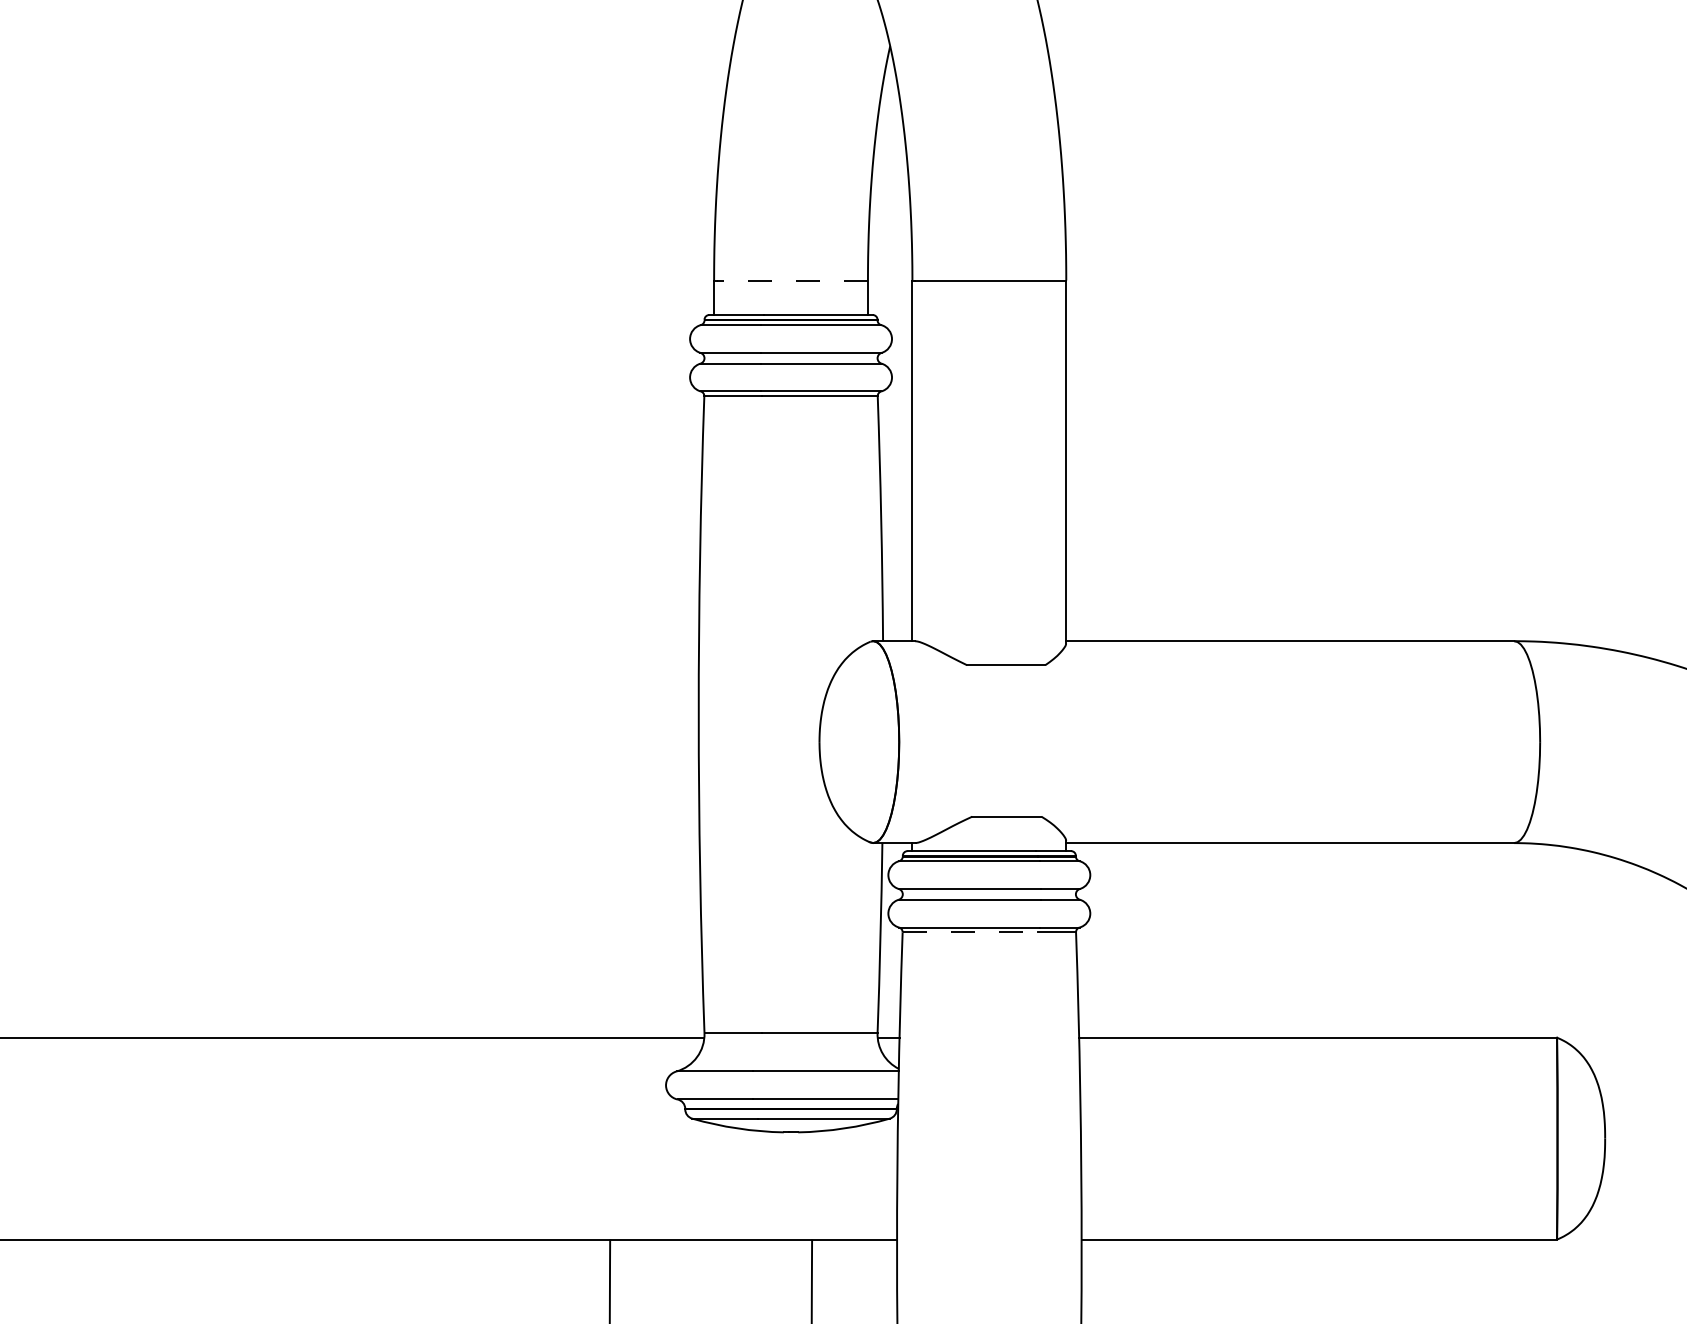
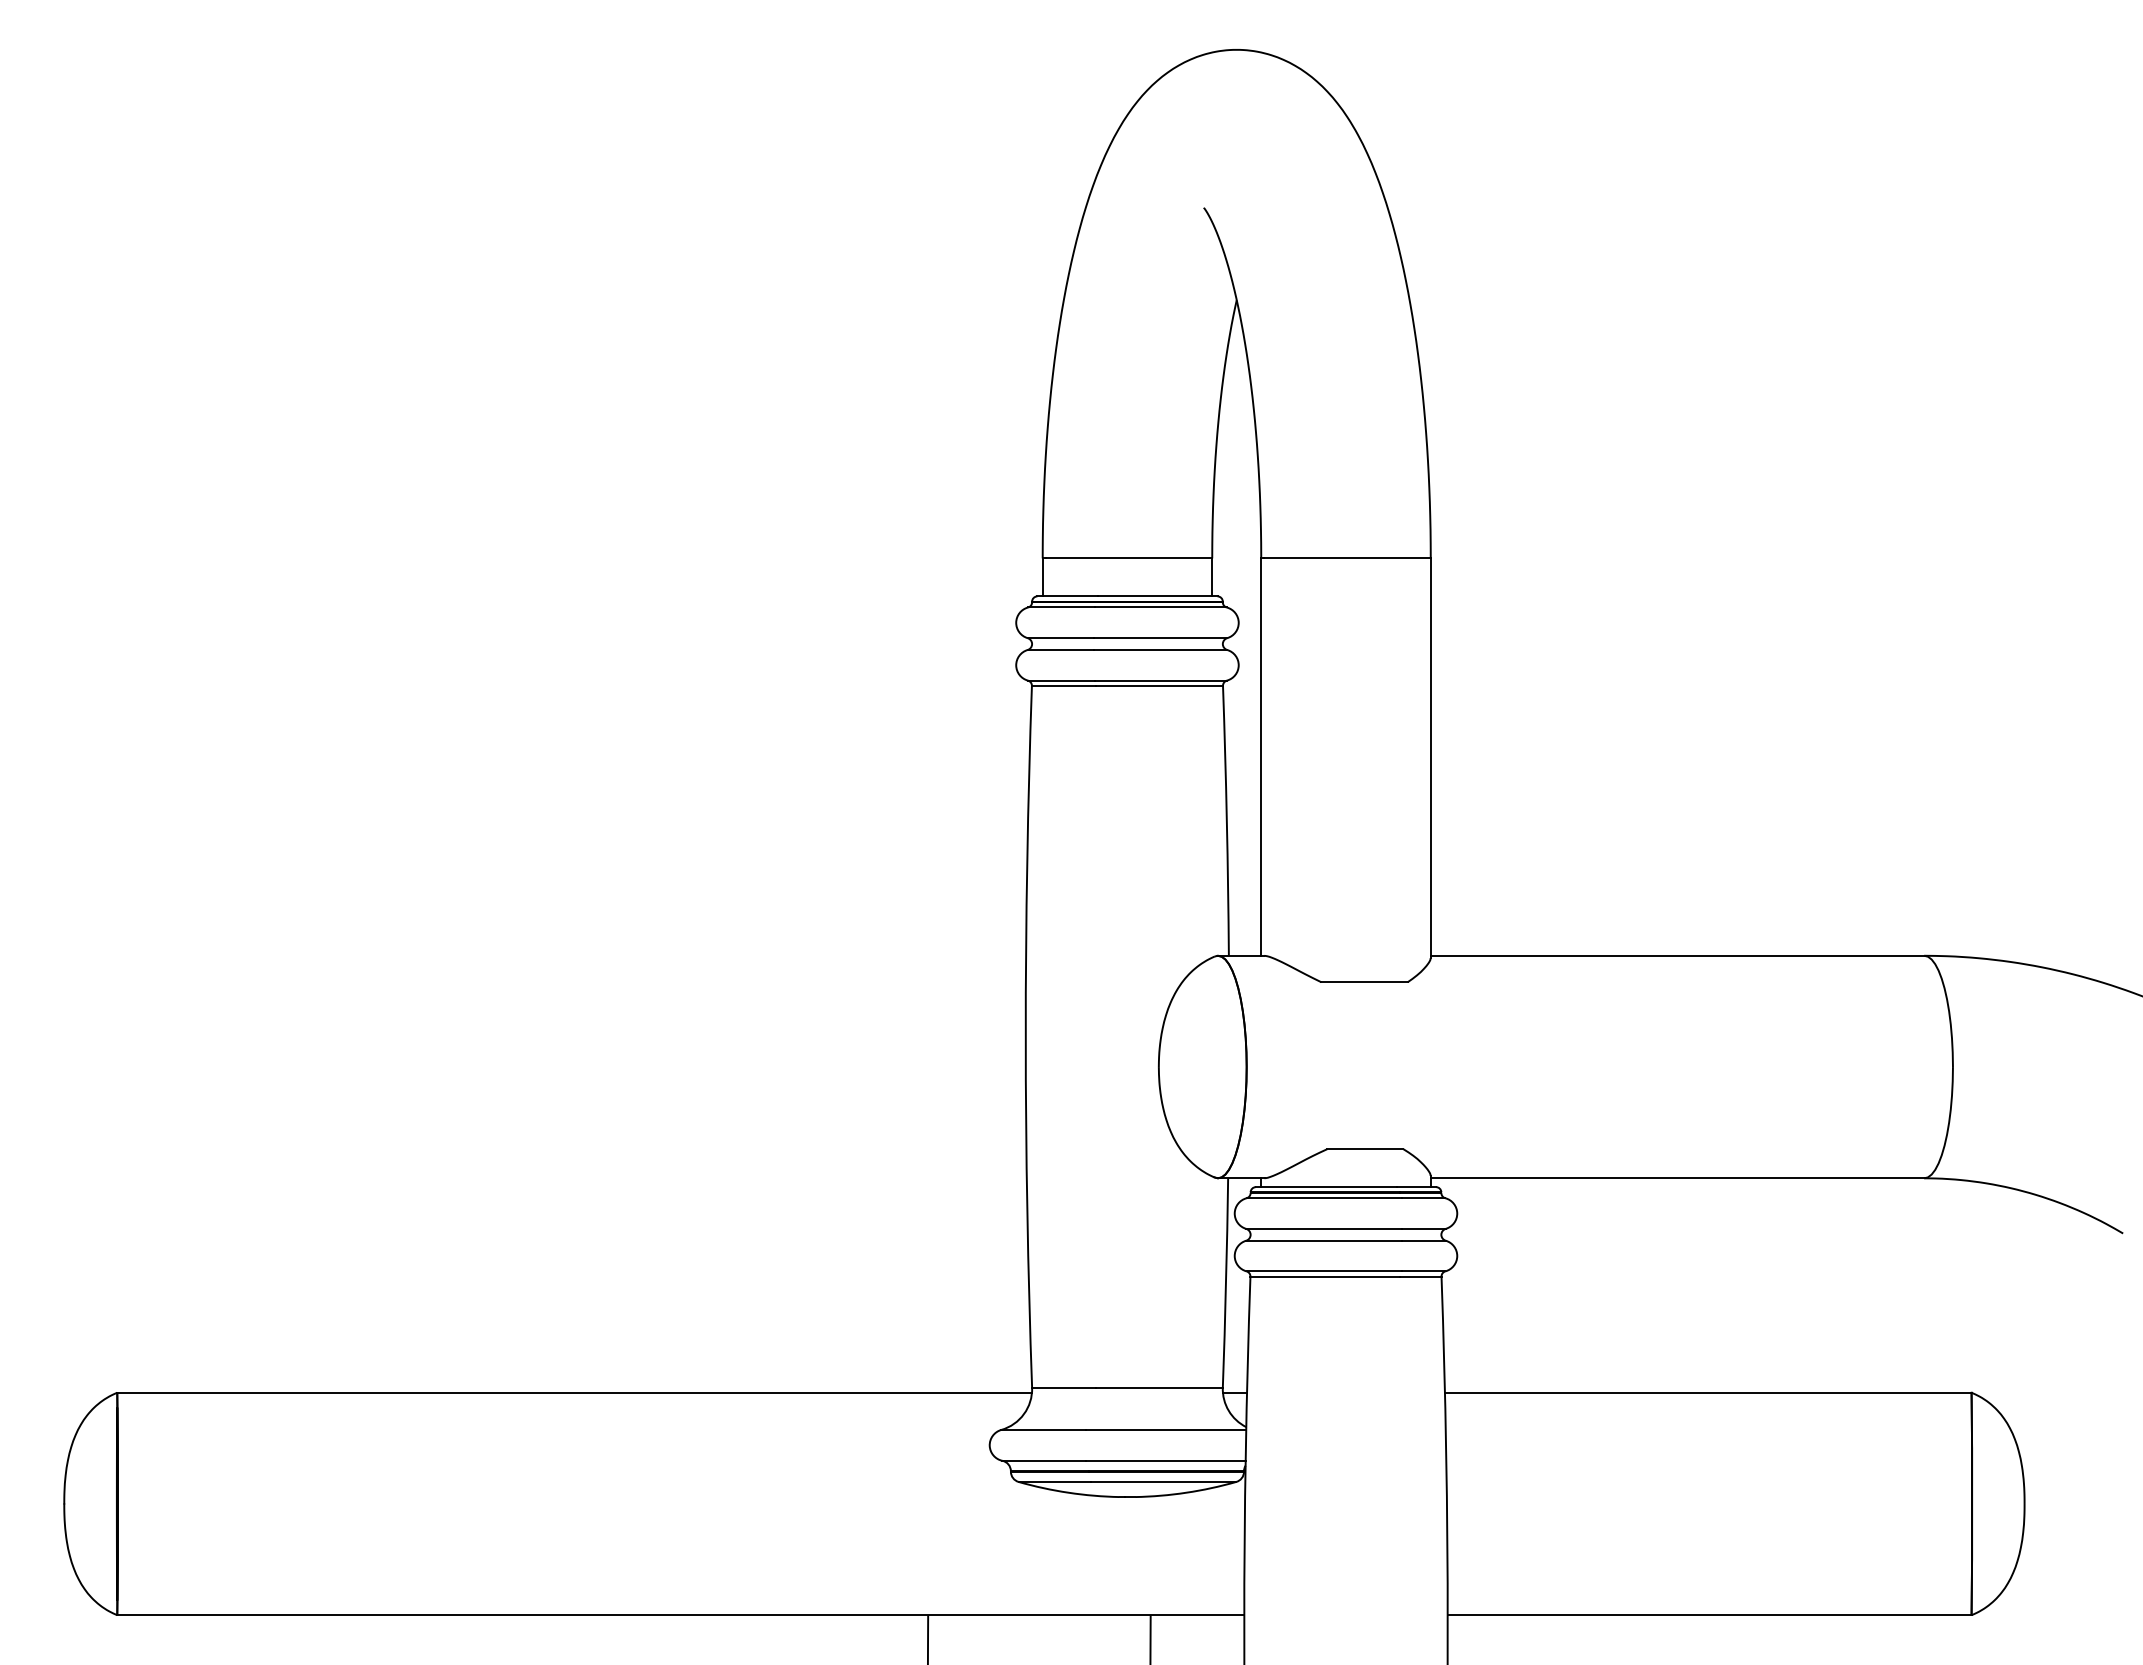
line: (791, 280) -> (1128, 558), dashed -> solid
line: (970, 932) -> (1325, 1276), dashed -> solid

